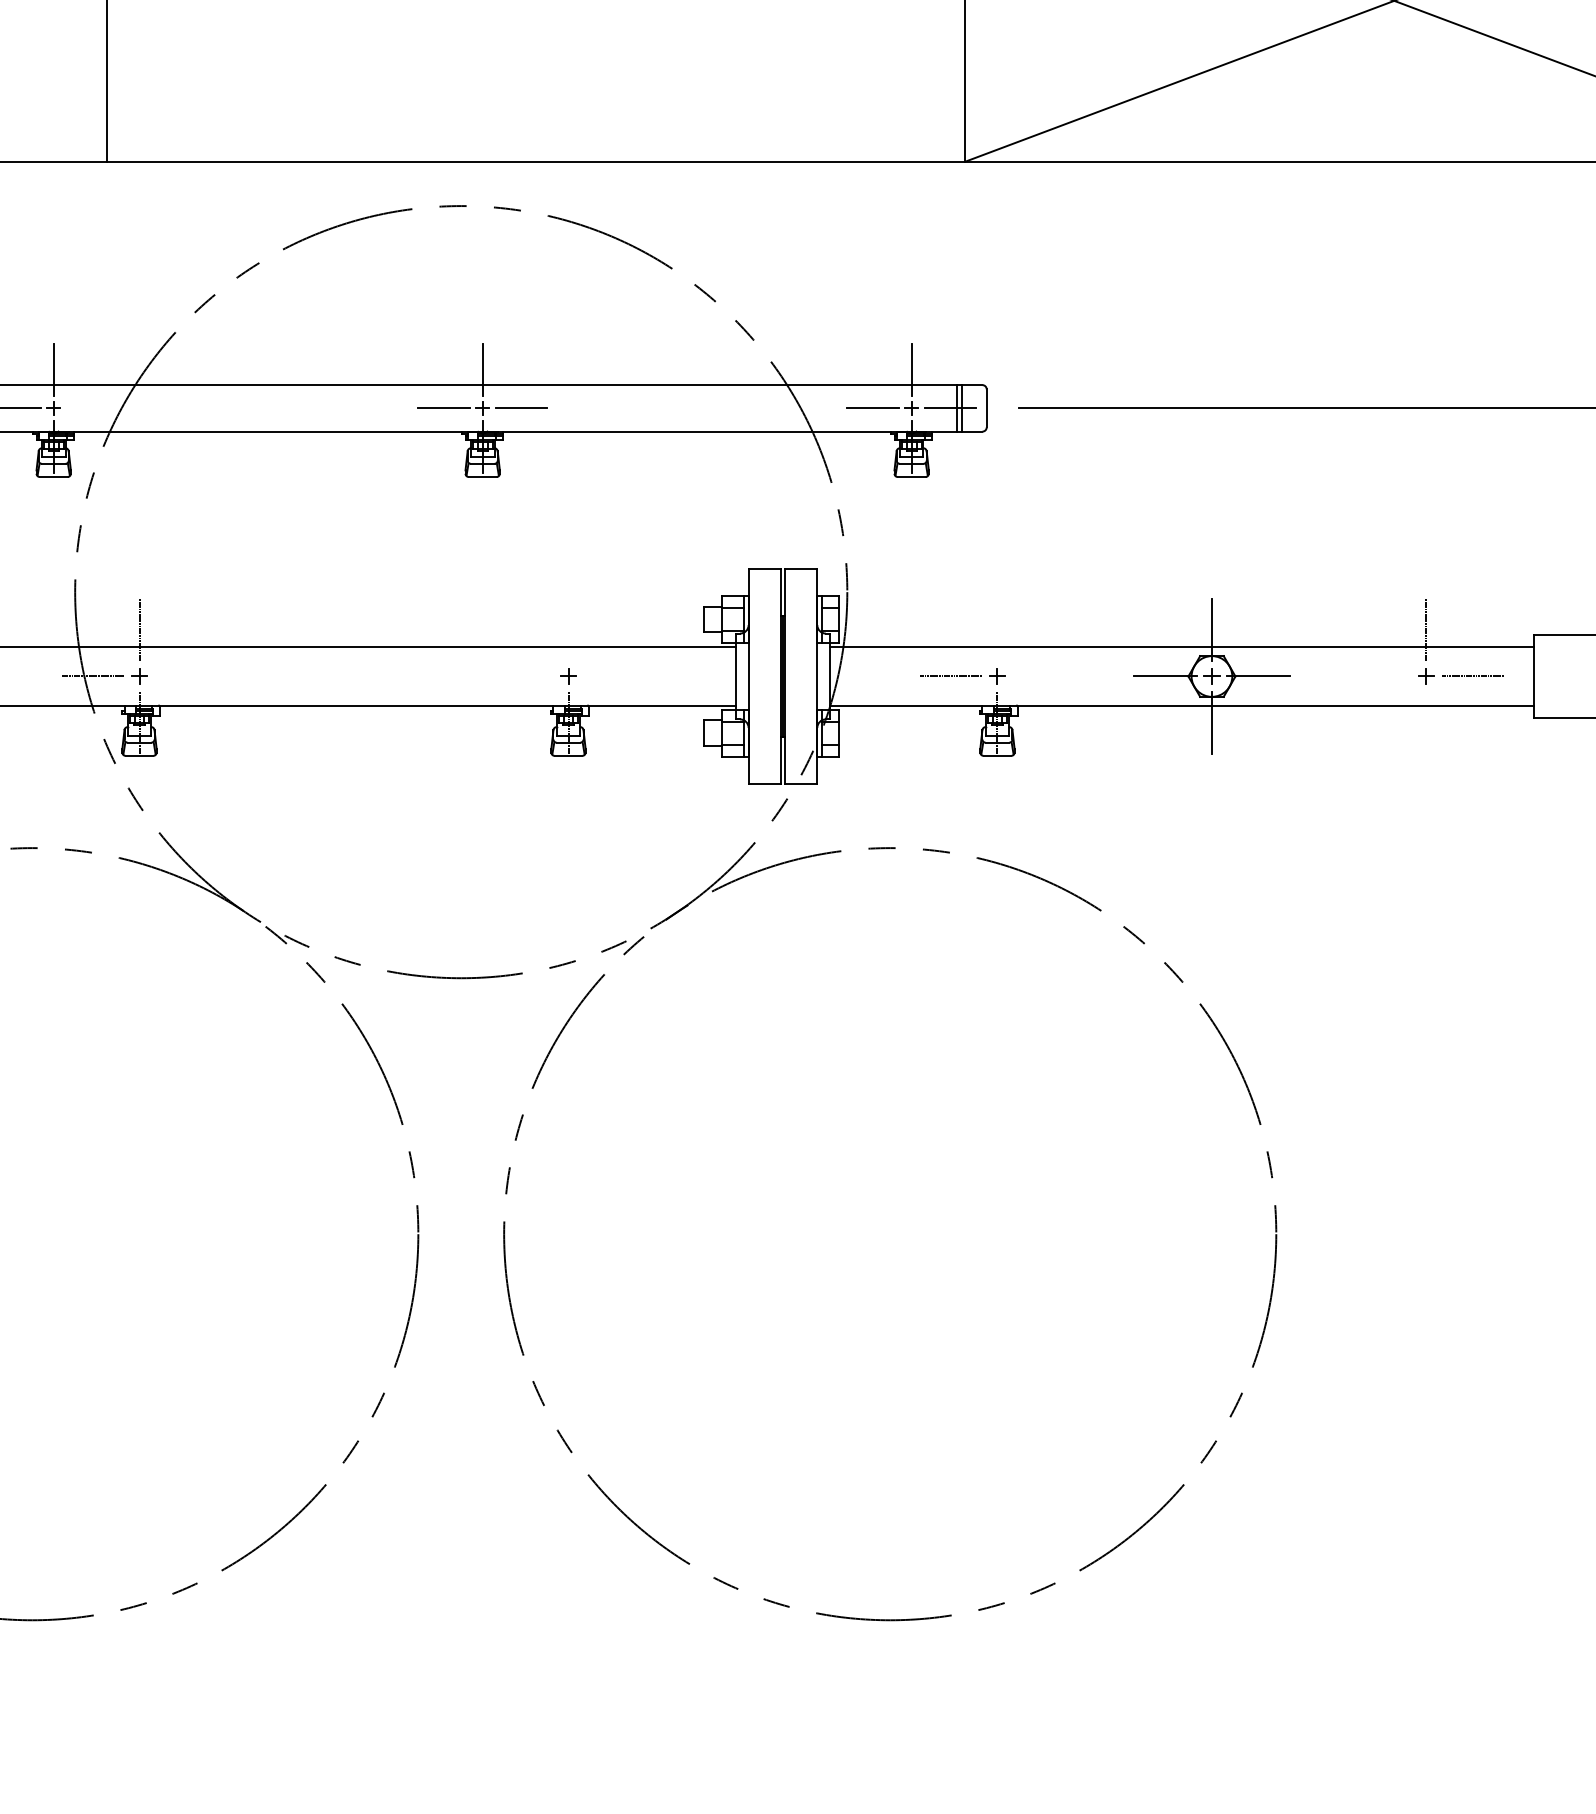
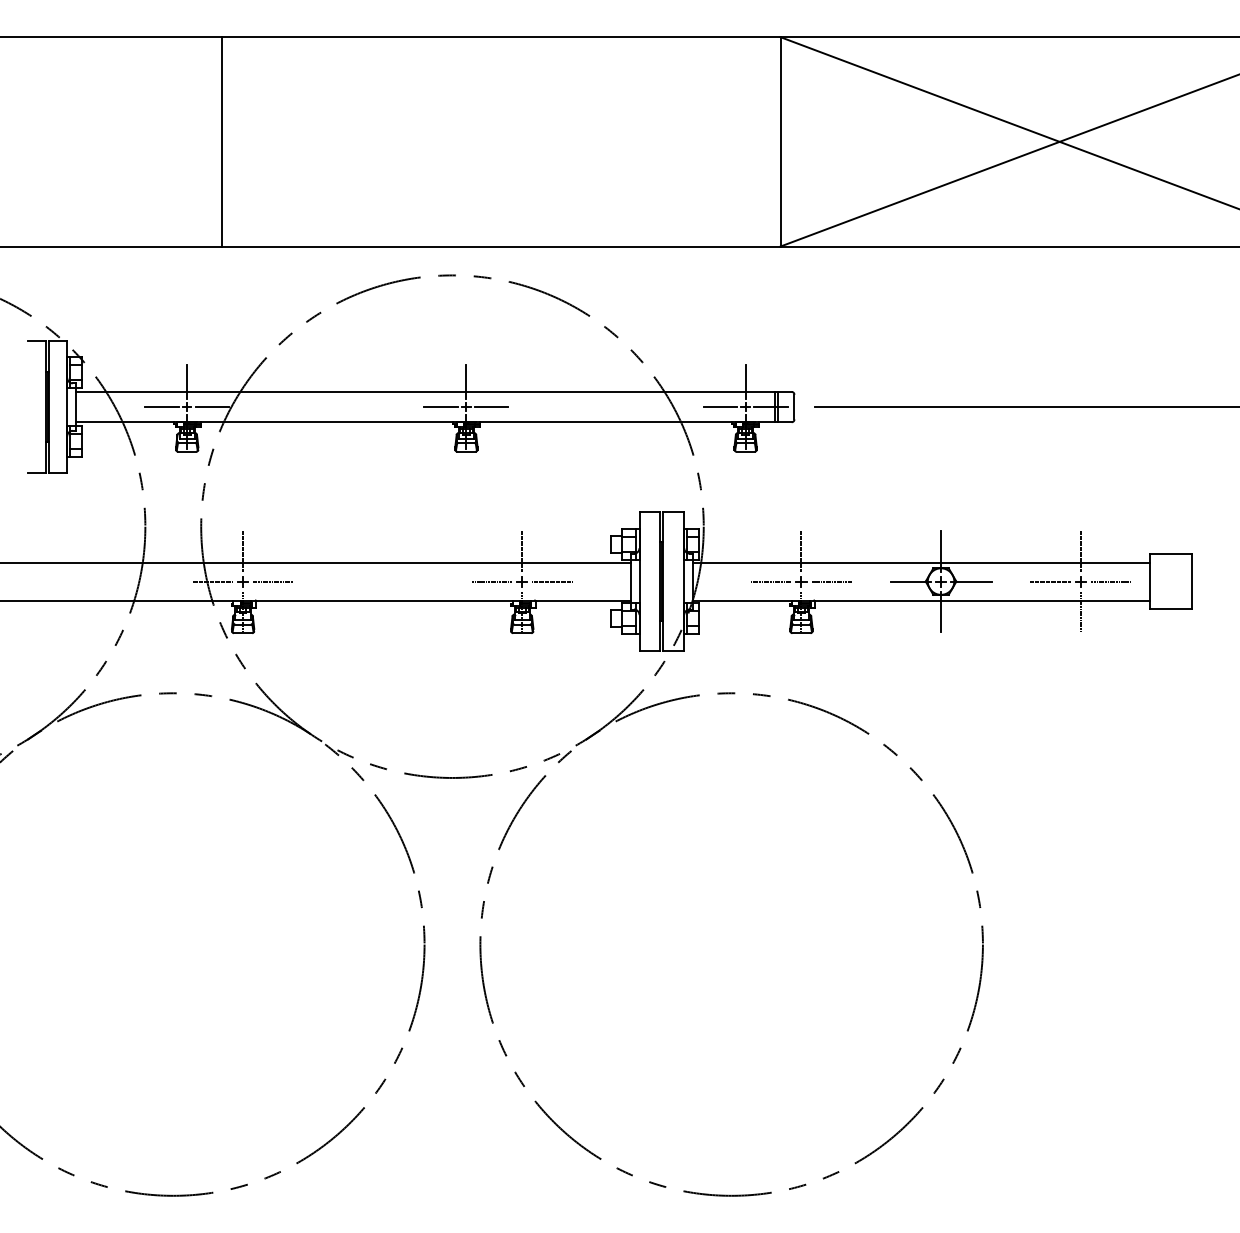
line: (92, 409) -> (212, 407), added
line: (568, 630) -> (522, 551), added
line: (997, 630) -> (801, 551), added
line: (186, 676) -> (273, 581), added
line: (521, 676) -> (491, 581), added
line: (614, 676) -> (552, 581), added
line: (1043, 676) -> (831, 581), added
line: (1380, 676) -> (1050, 581), added
line: (1426, 722) -> (1080, 611), added

